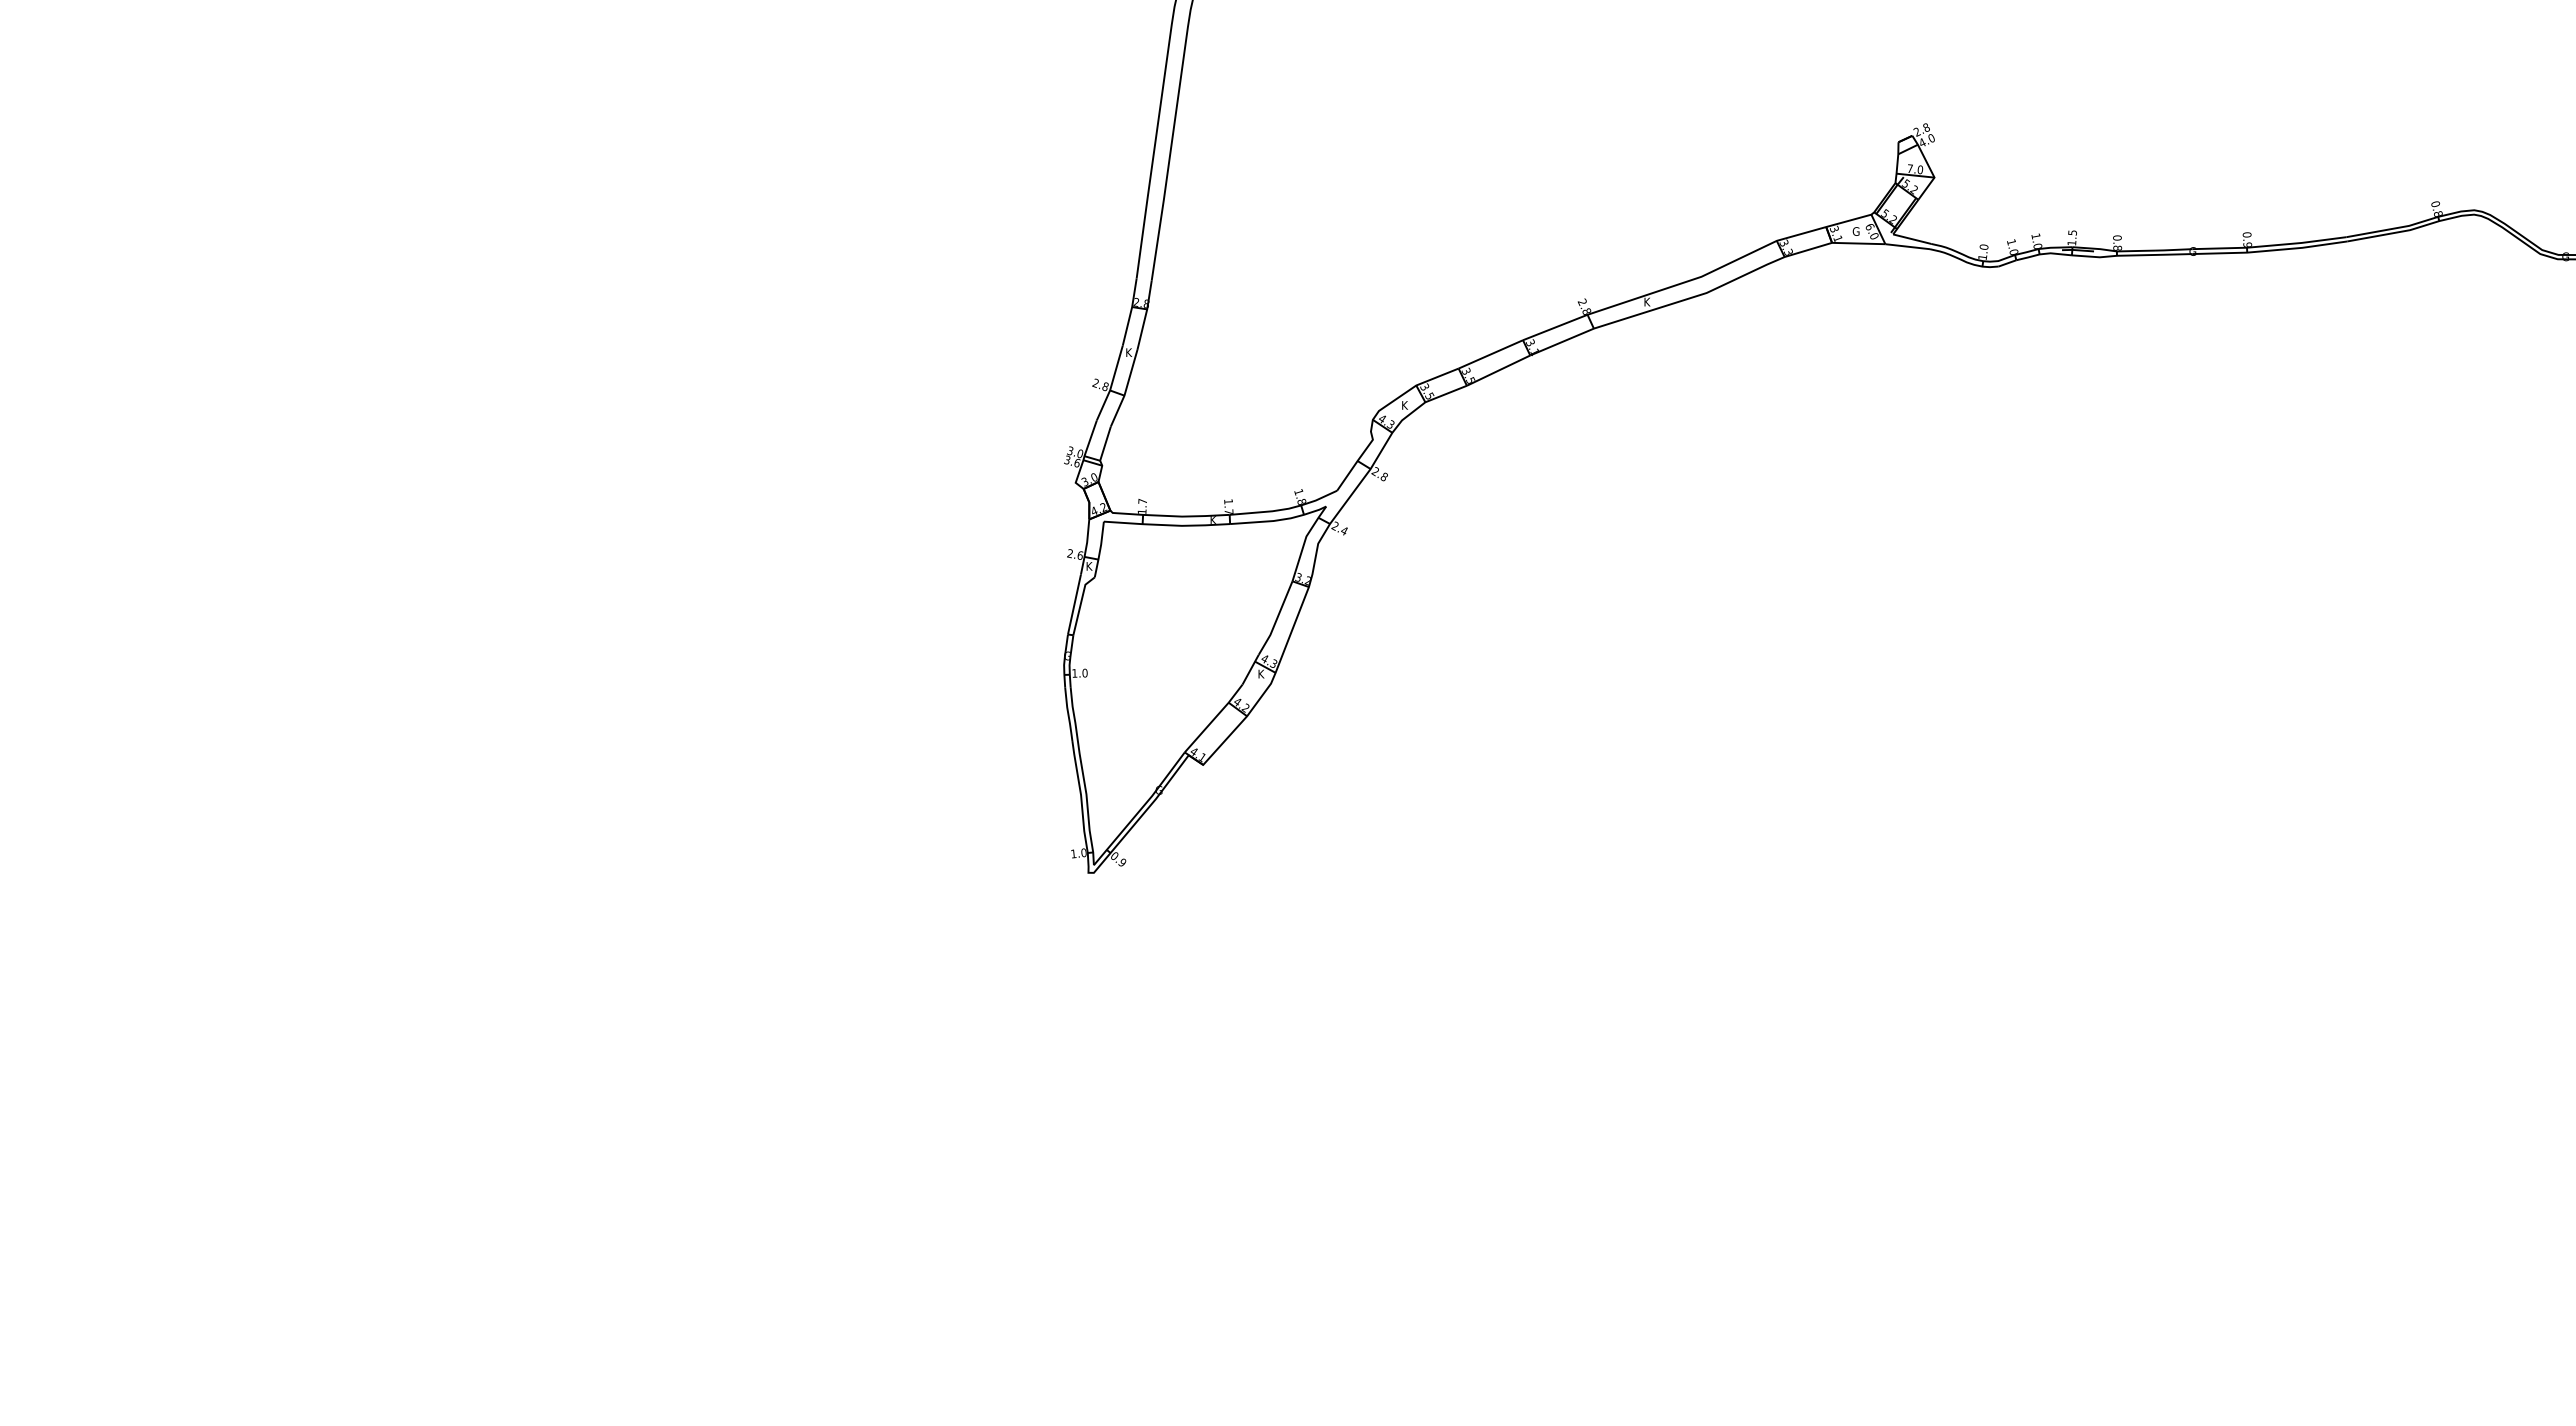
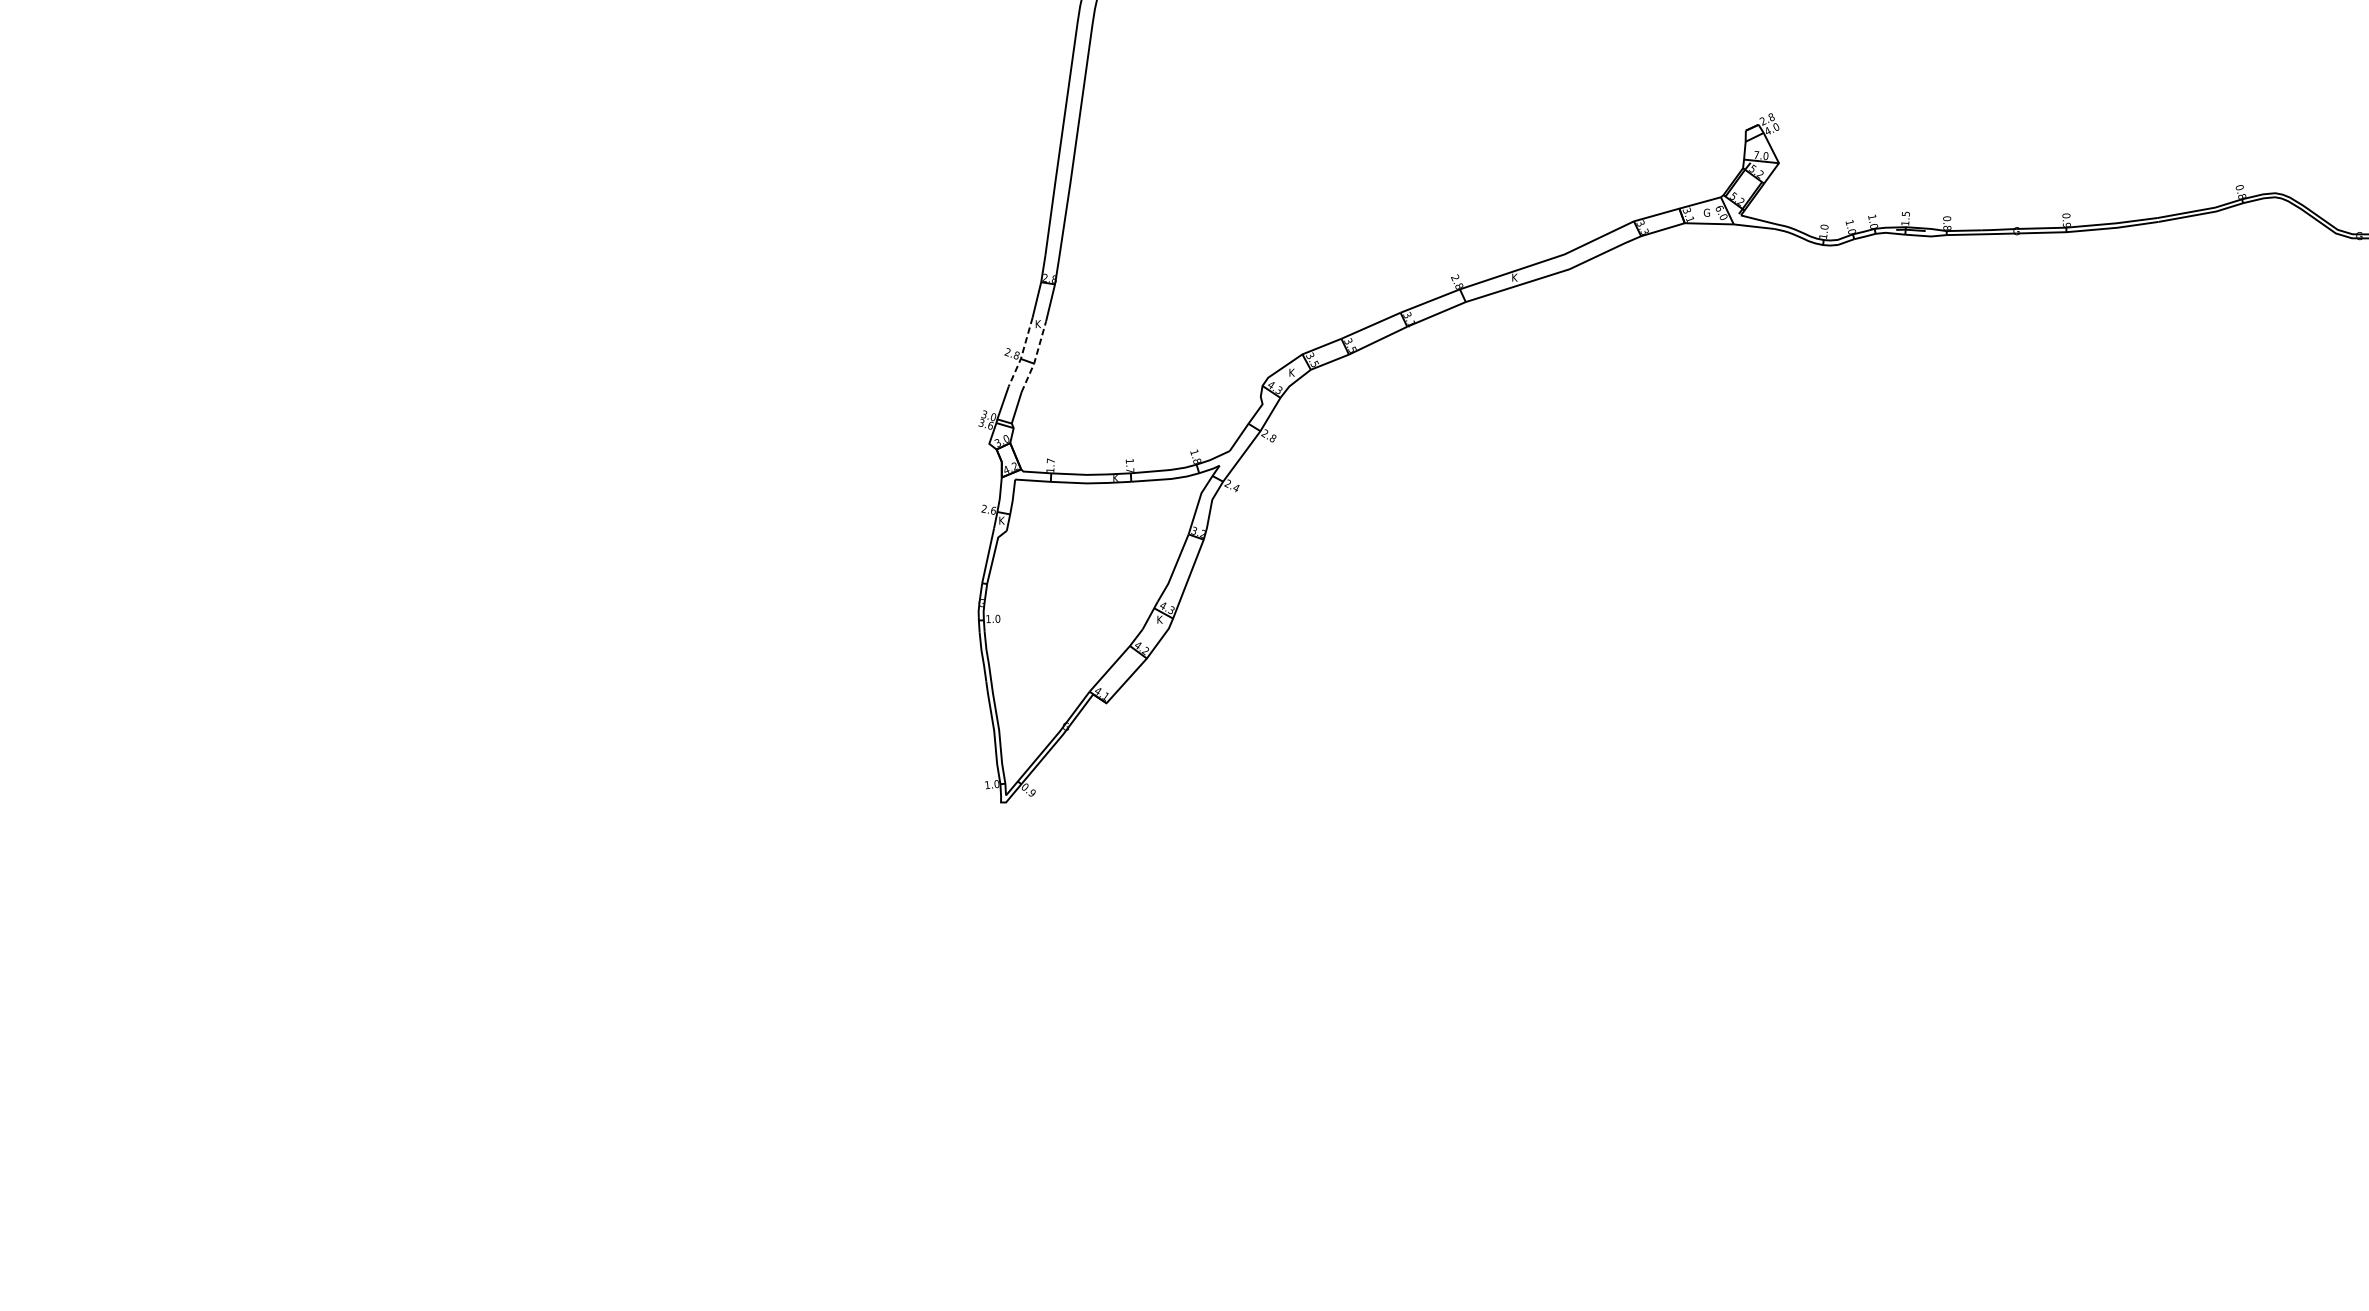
line: (1111, 384) -> (1022, 353), solid -> dashed
line: (1126, 388) -> (1036, 357), solid -> dashed

